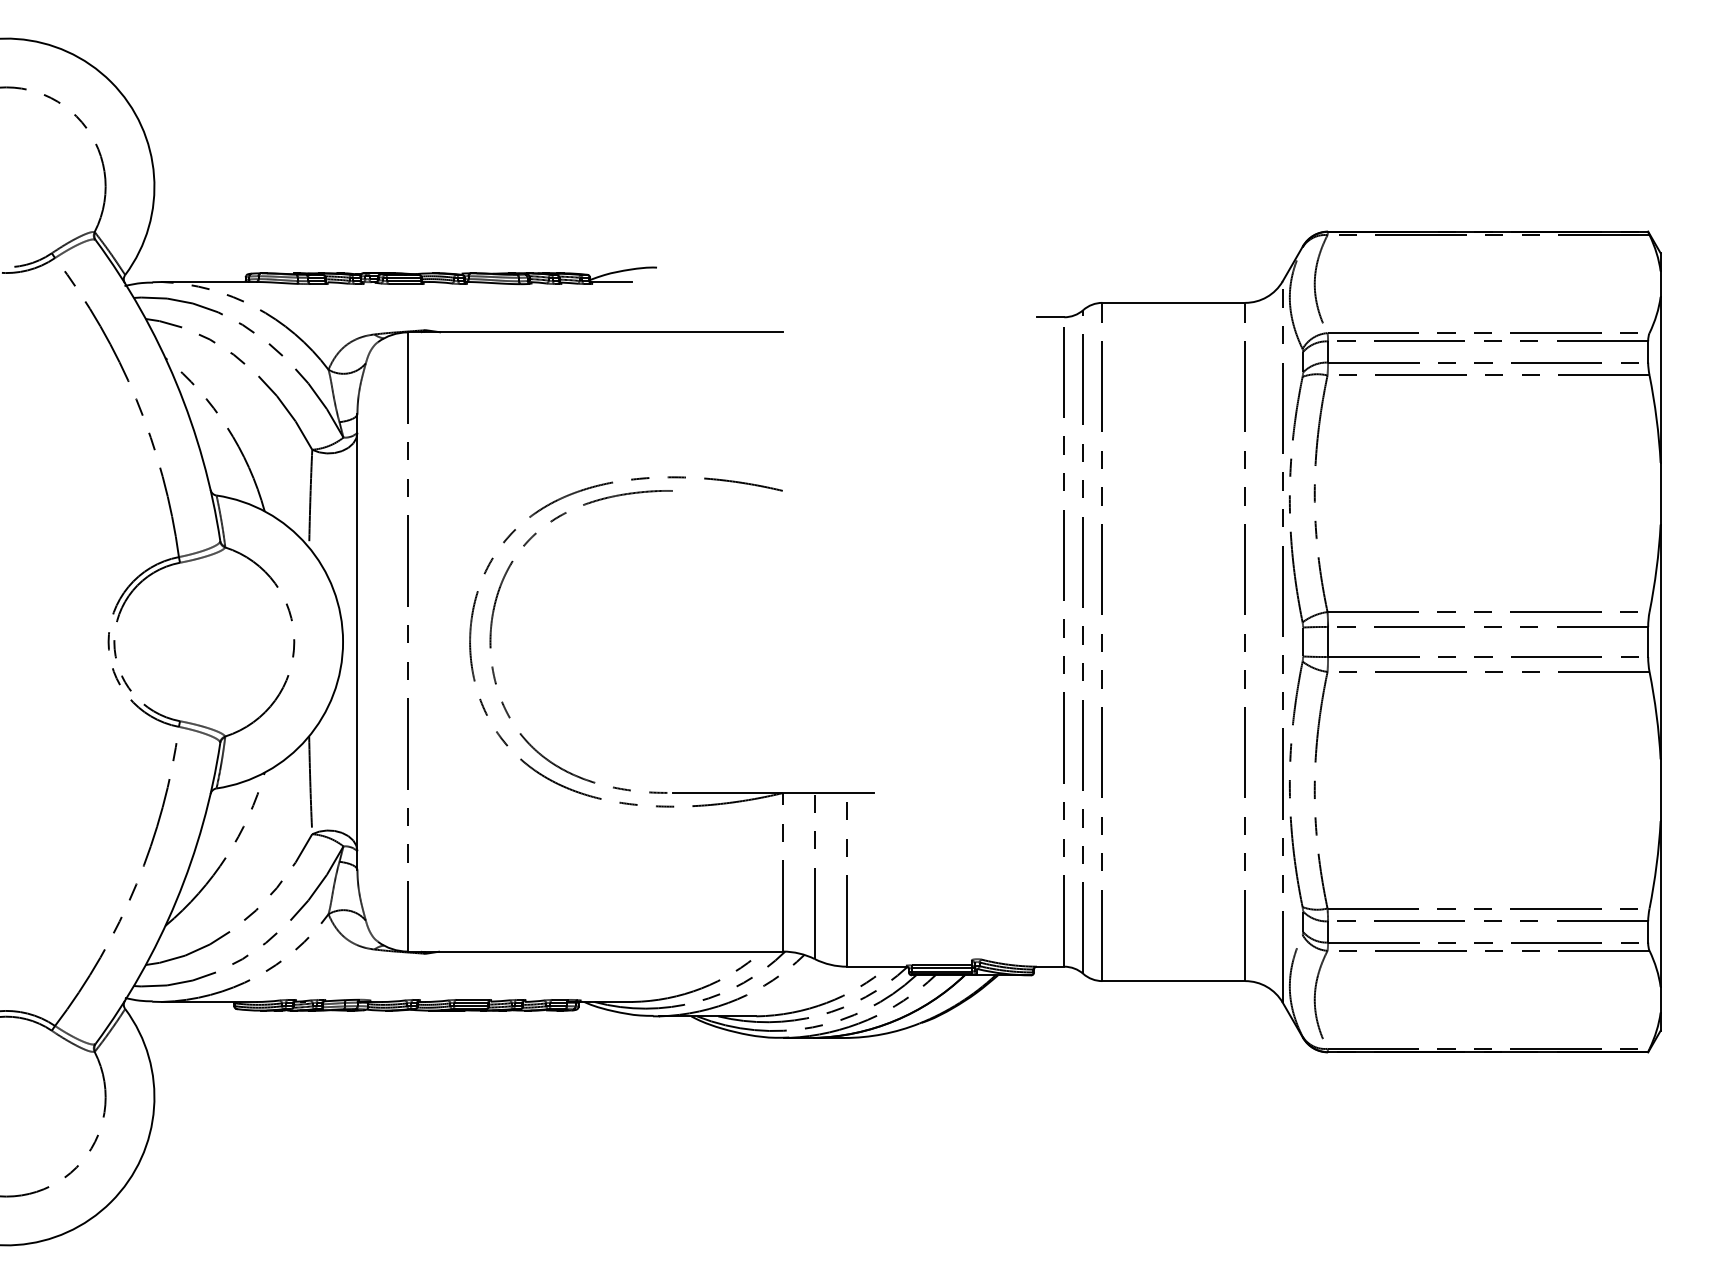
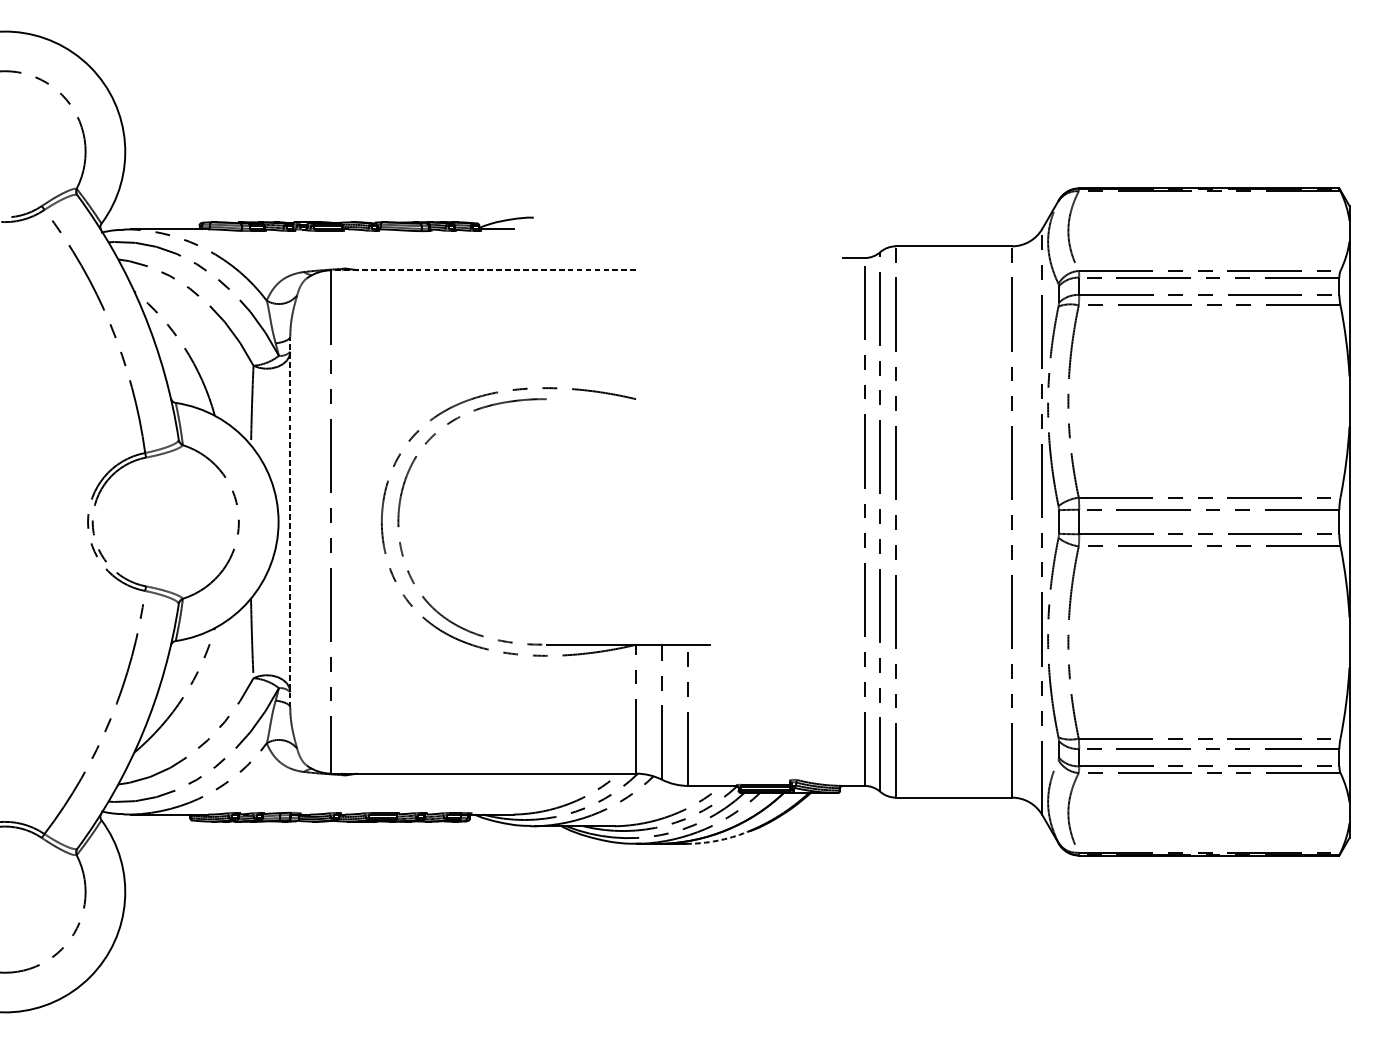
line: (594, 332) -> (482, 270), solid -> dashed
line: (357, 641) -> (290, 521), solid -> dashed
arc: (882, 1034) -> (717, 841), solid -> dashed

